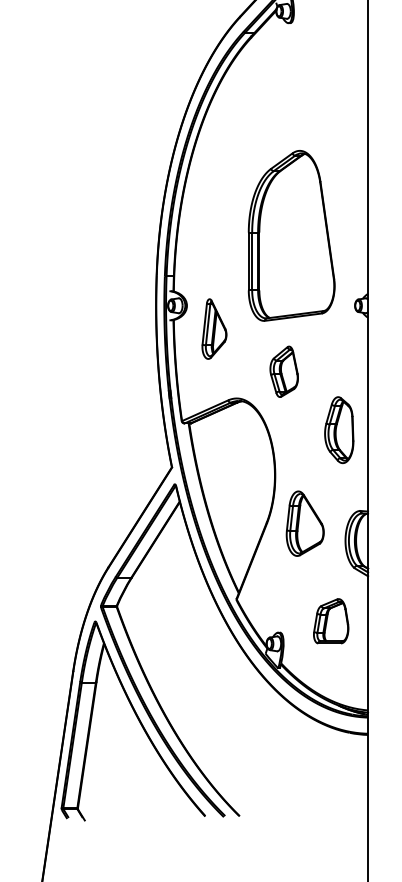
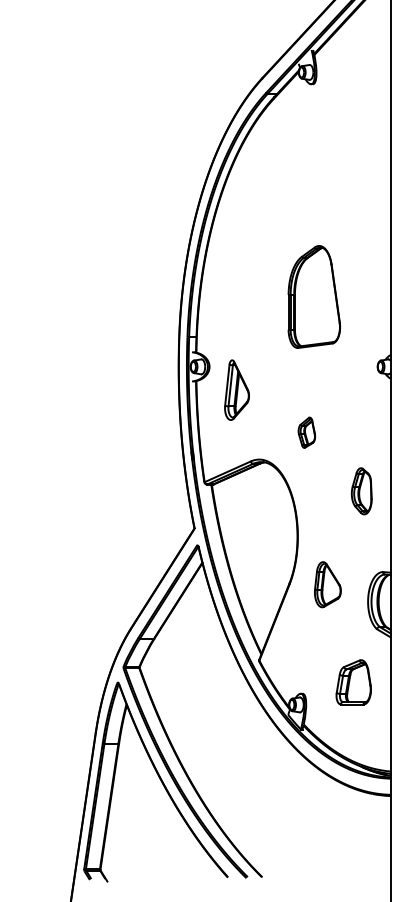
part: (291, 235) -> (314, 296), size x0.6
part: (283, 371) -> (306, 432), size x0.6
part: (338, 430) -> (361, 491), size x0.7
part: (304, 523) -> (327, 584), size x0.7

